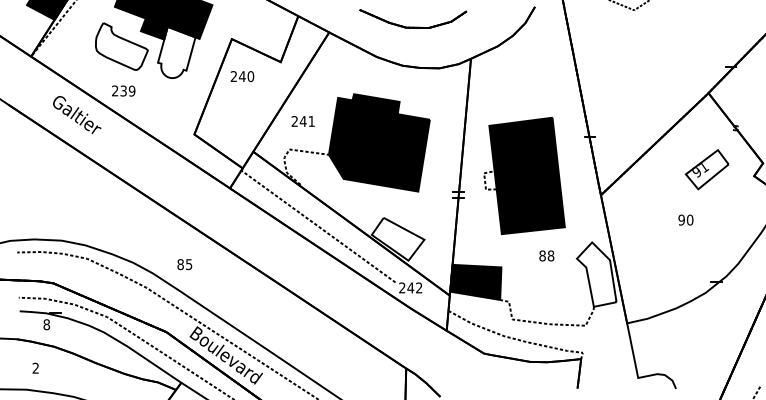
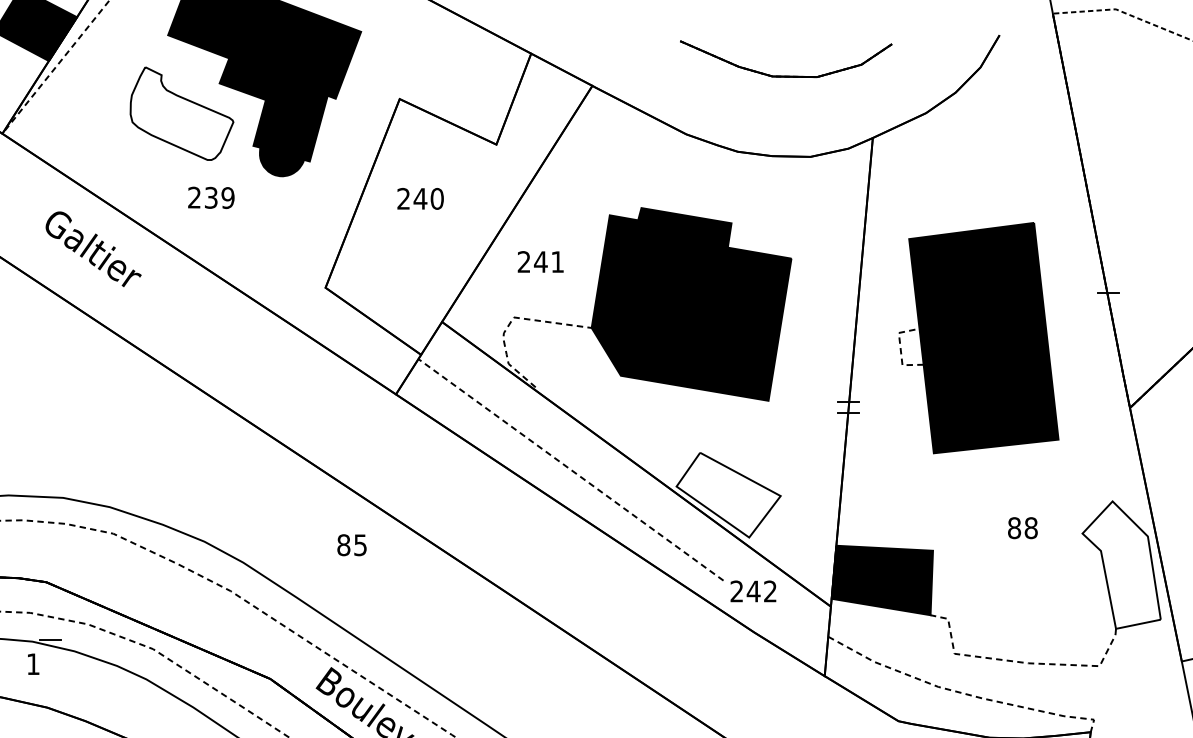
part: (413, 26) -> (786, 74), moved
fill: (176, 52) -> (290, 125), added
text: (242, 76) -> (420, 198), moved
text: (123, 90) -> (210, 196), moved
part: (524, 175) -> (978, 337), moved
text: (184, 264) -> (351, 545), moved
text: (46, 324) -> (32, 663), 8 -> 1

